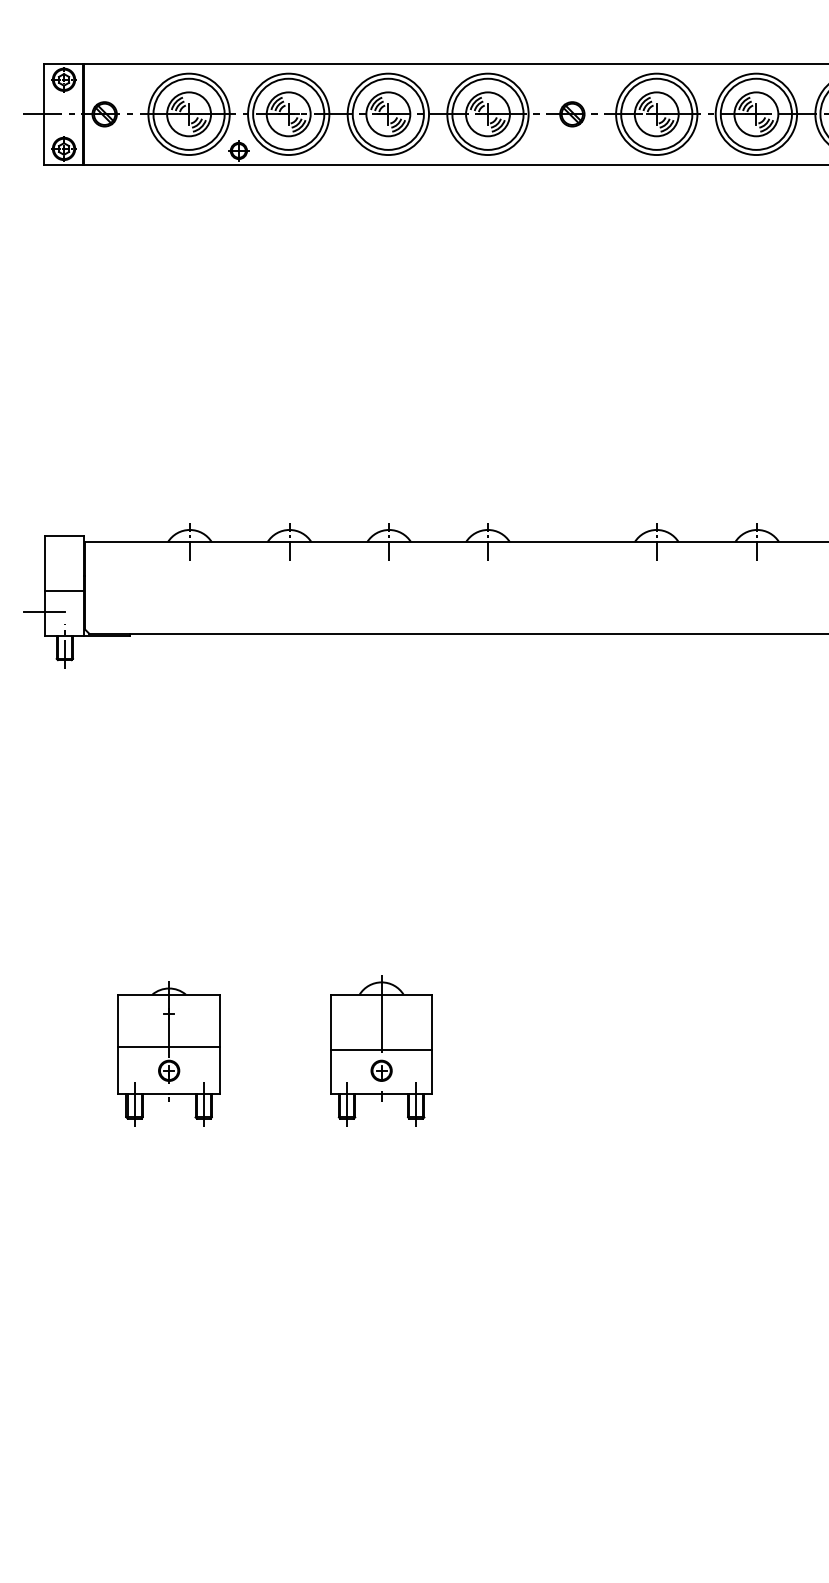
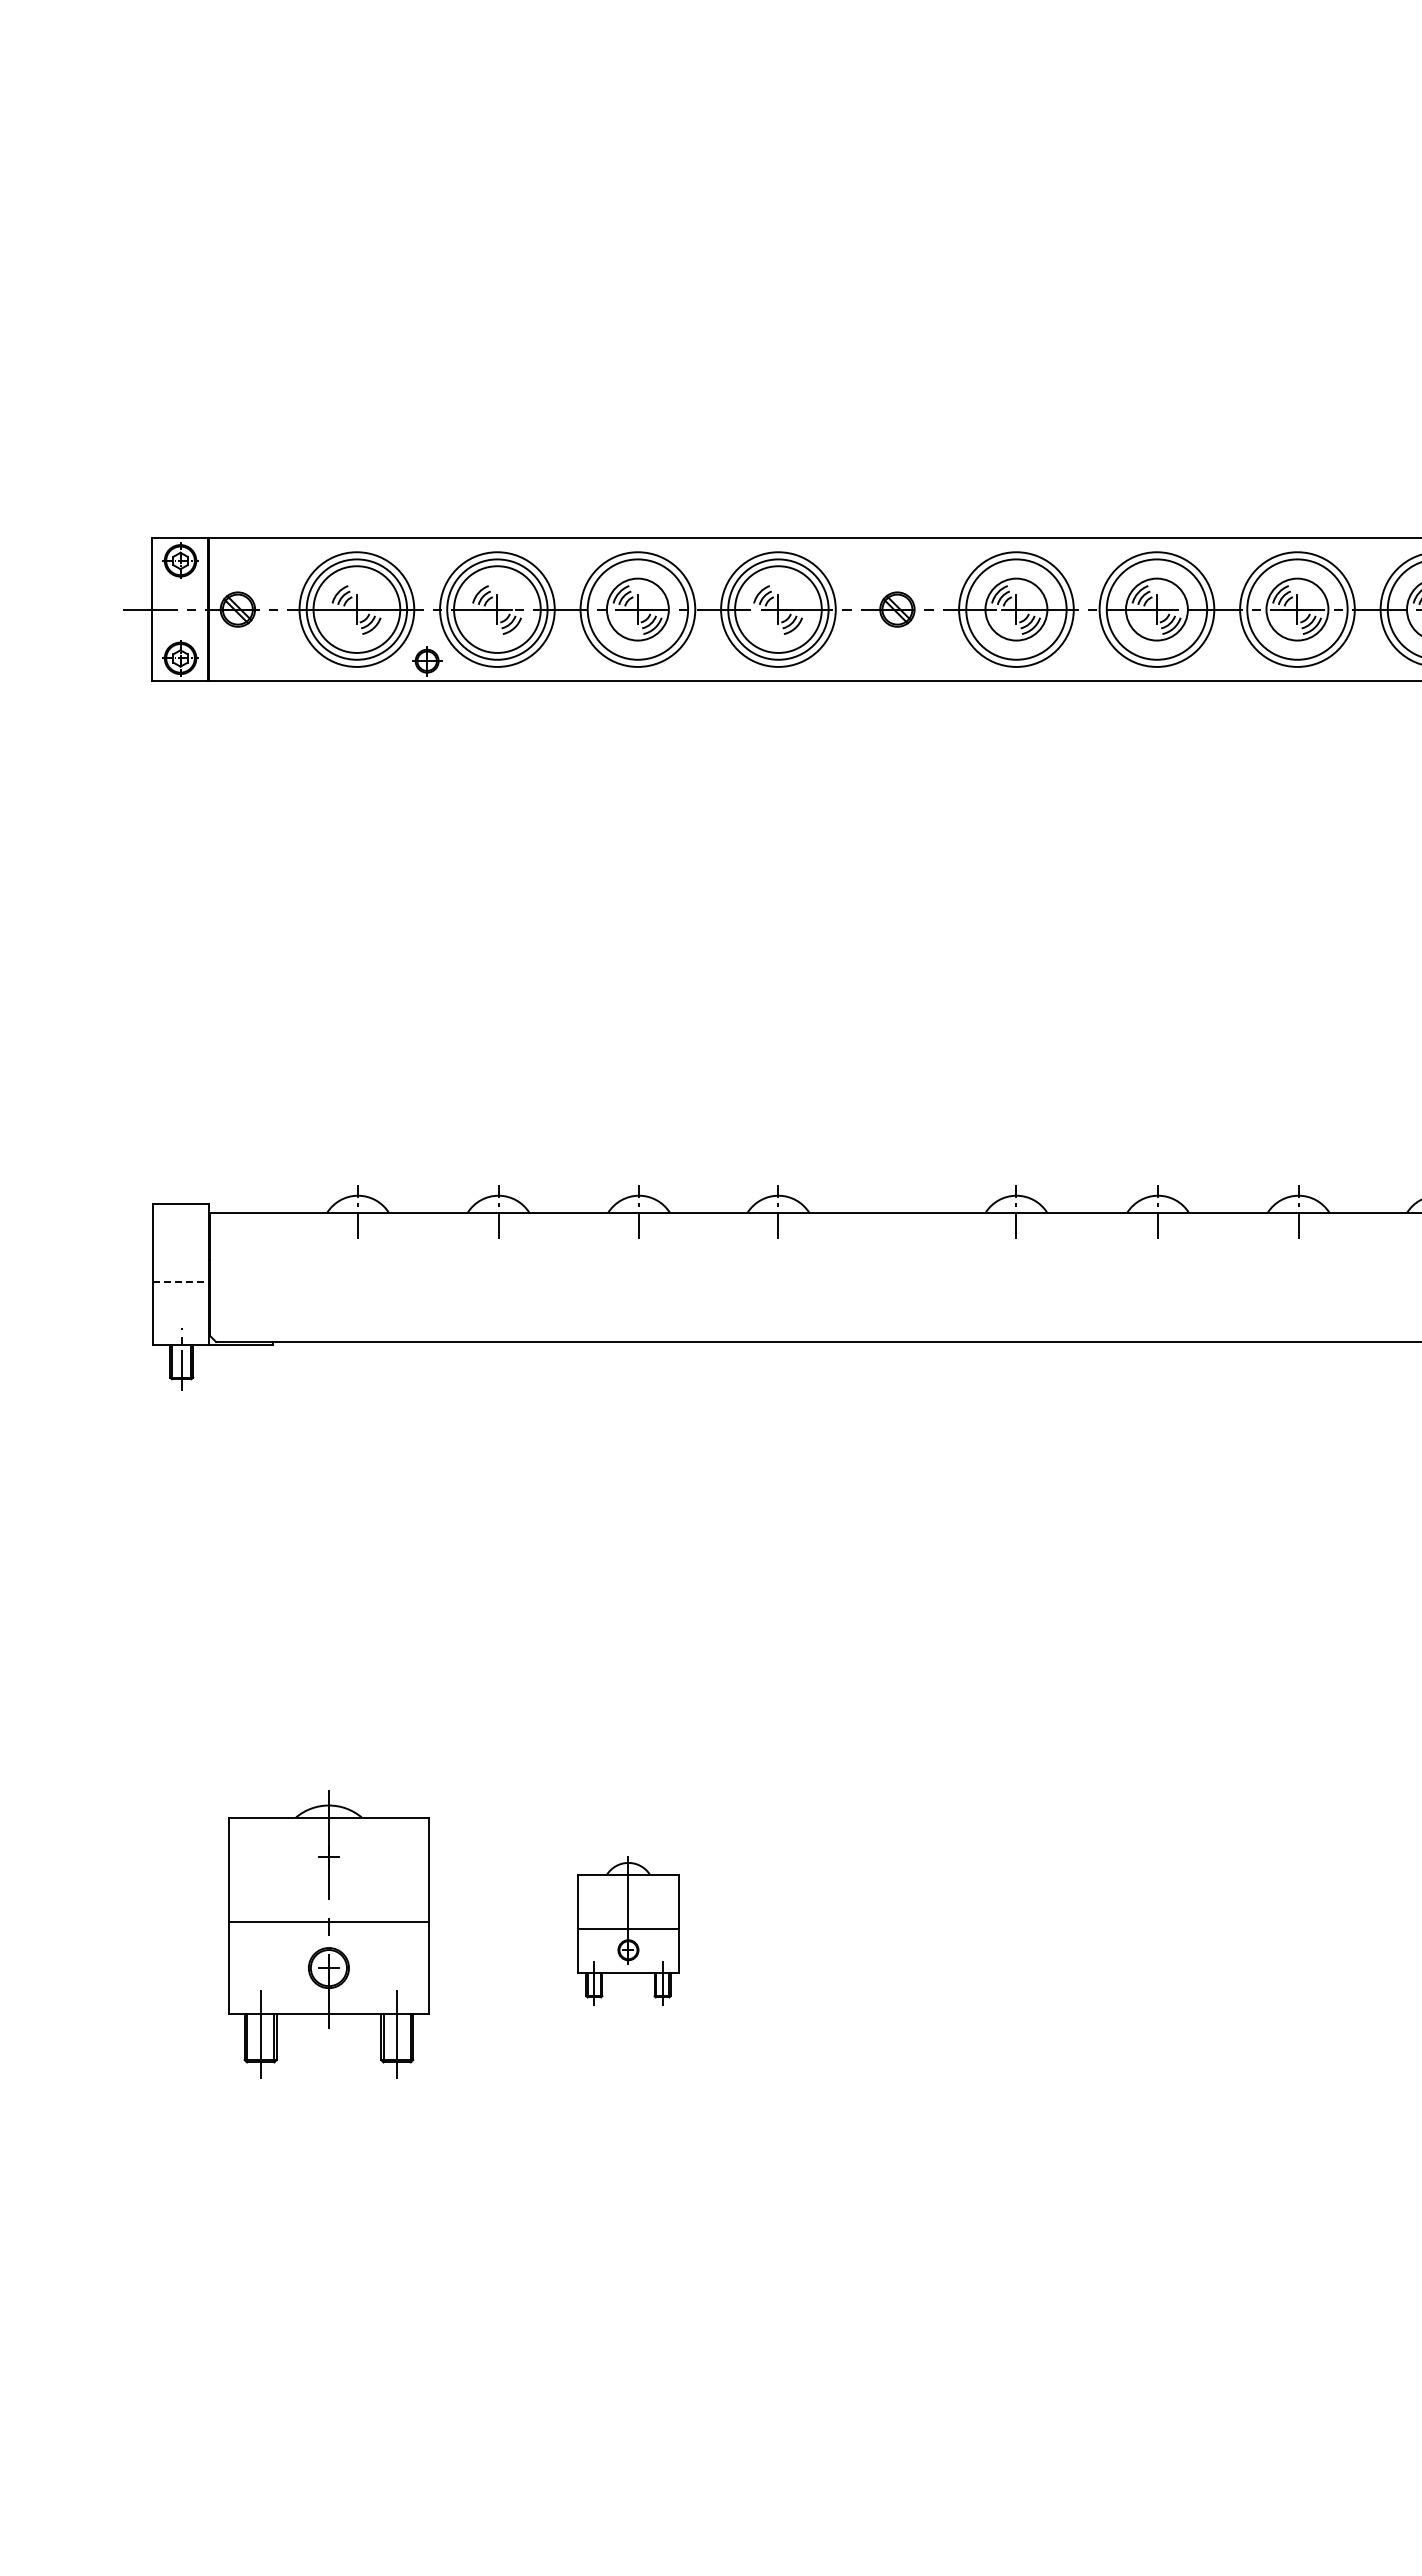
circle: (188, 114) -> (356, 609), size x1.4
circle: (288, 114) -> (497, 609), size x1.4
circle: (488, 114) -> (778, 609), size x1.4
line: (63, 590) -> (180, 1281), solid -> dashed
line: (44, 612) -> (152, 1311), removed
part: (381, 1051) -> (628, 1930), size x0.7
part: (168, 1053) -> (328, 1934), size x1.4

